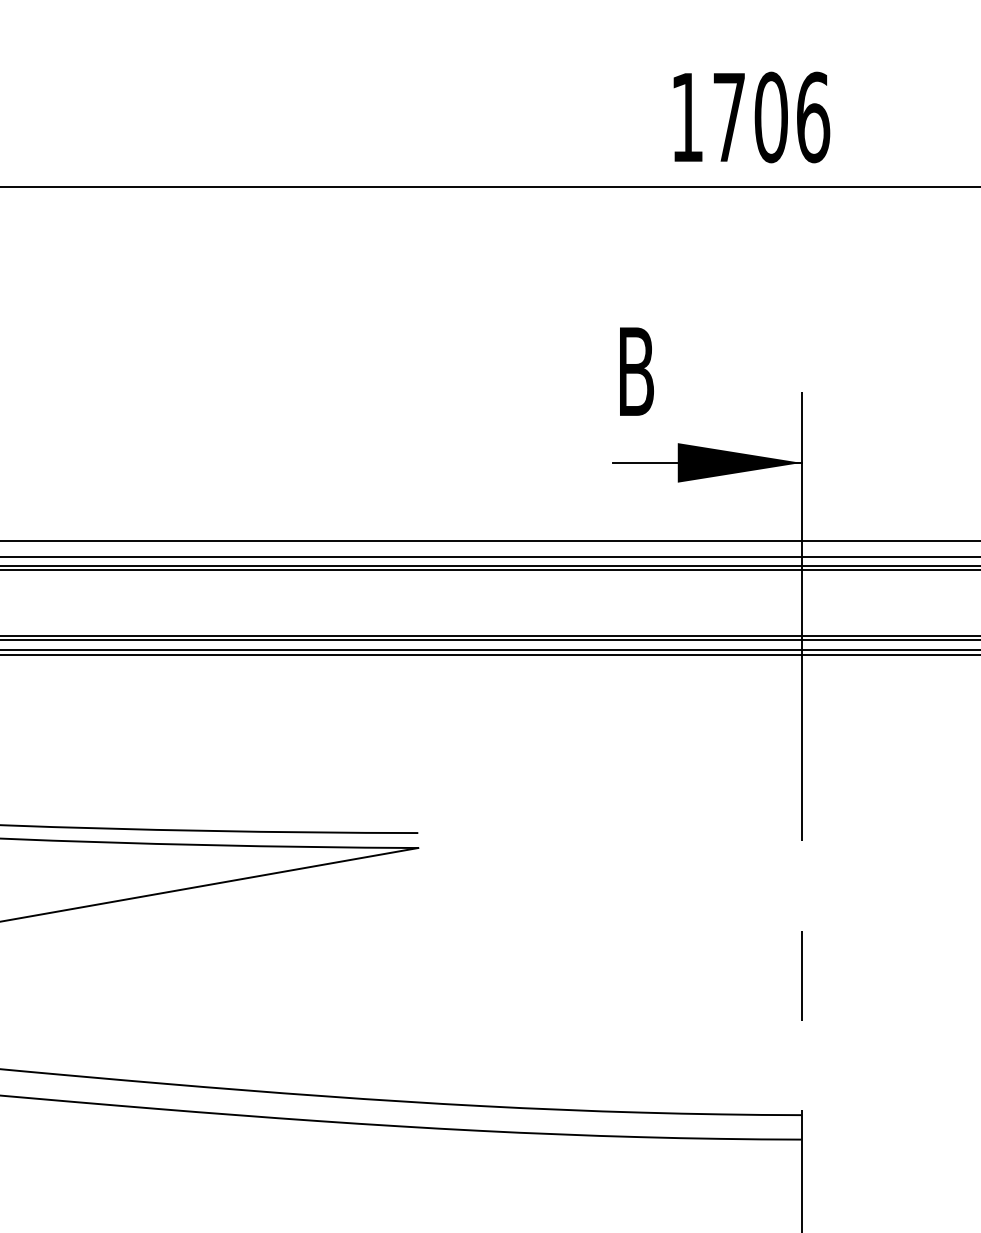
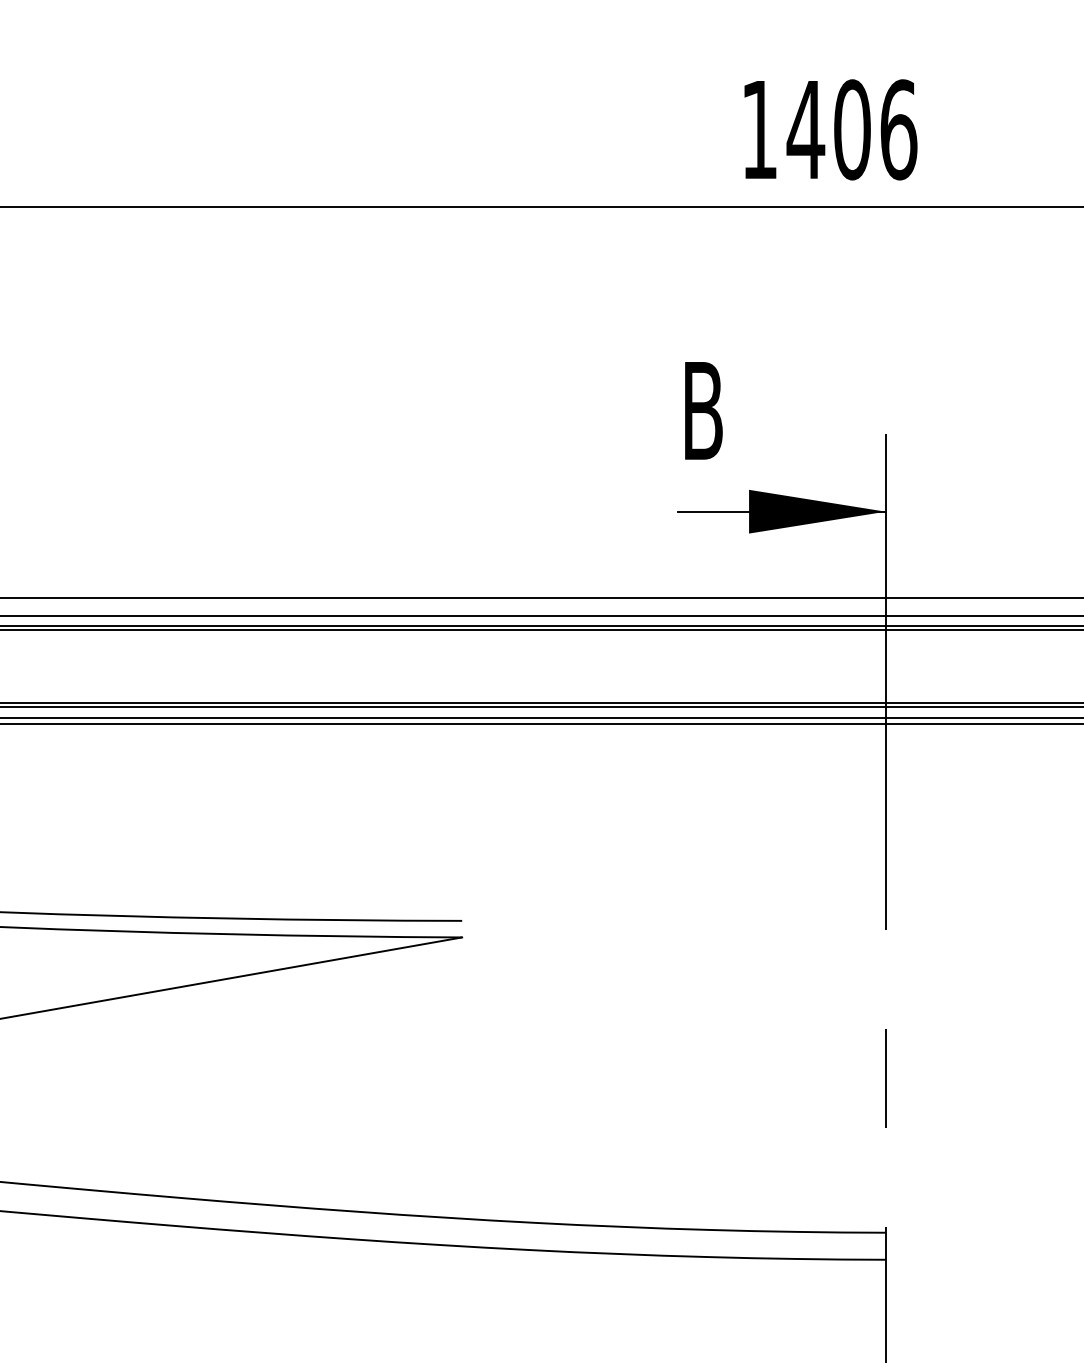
text: (728, 117) -> (805, 129), 1706 -> 1406

